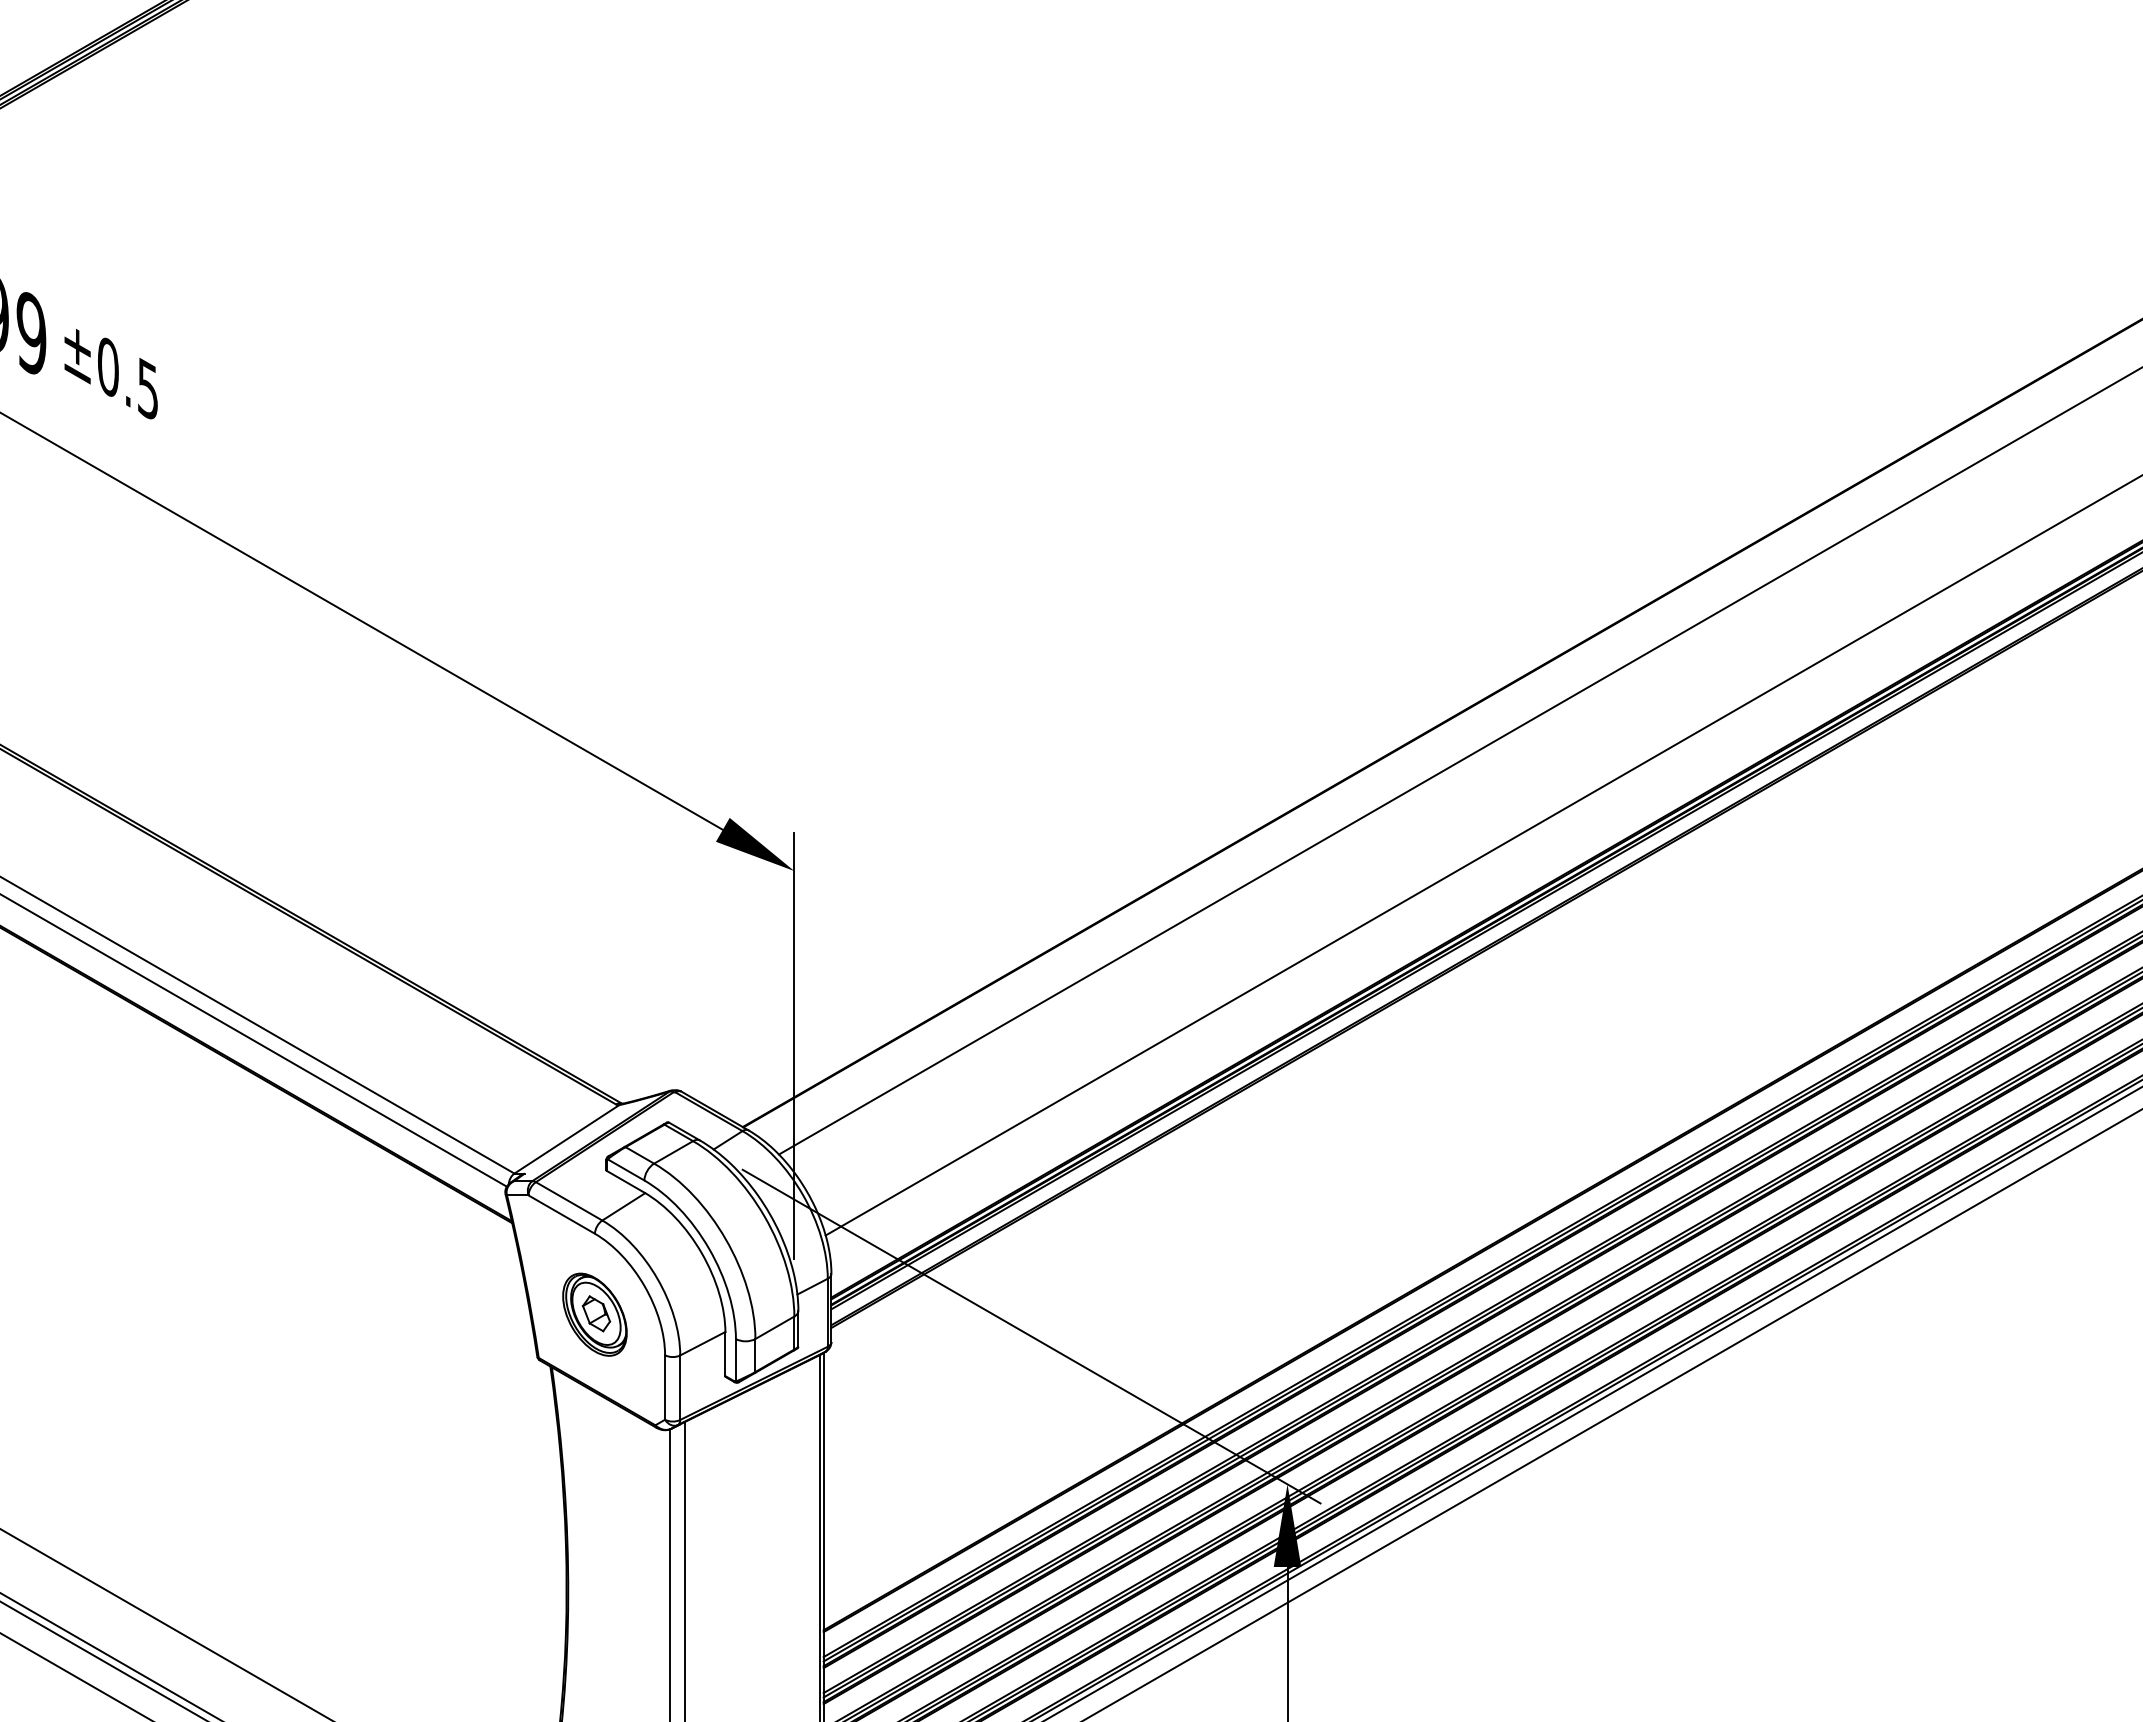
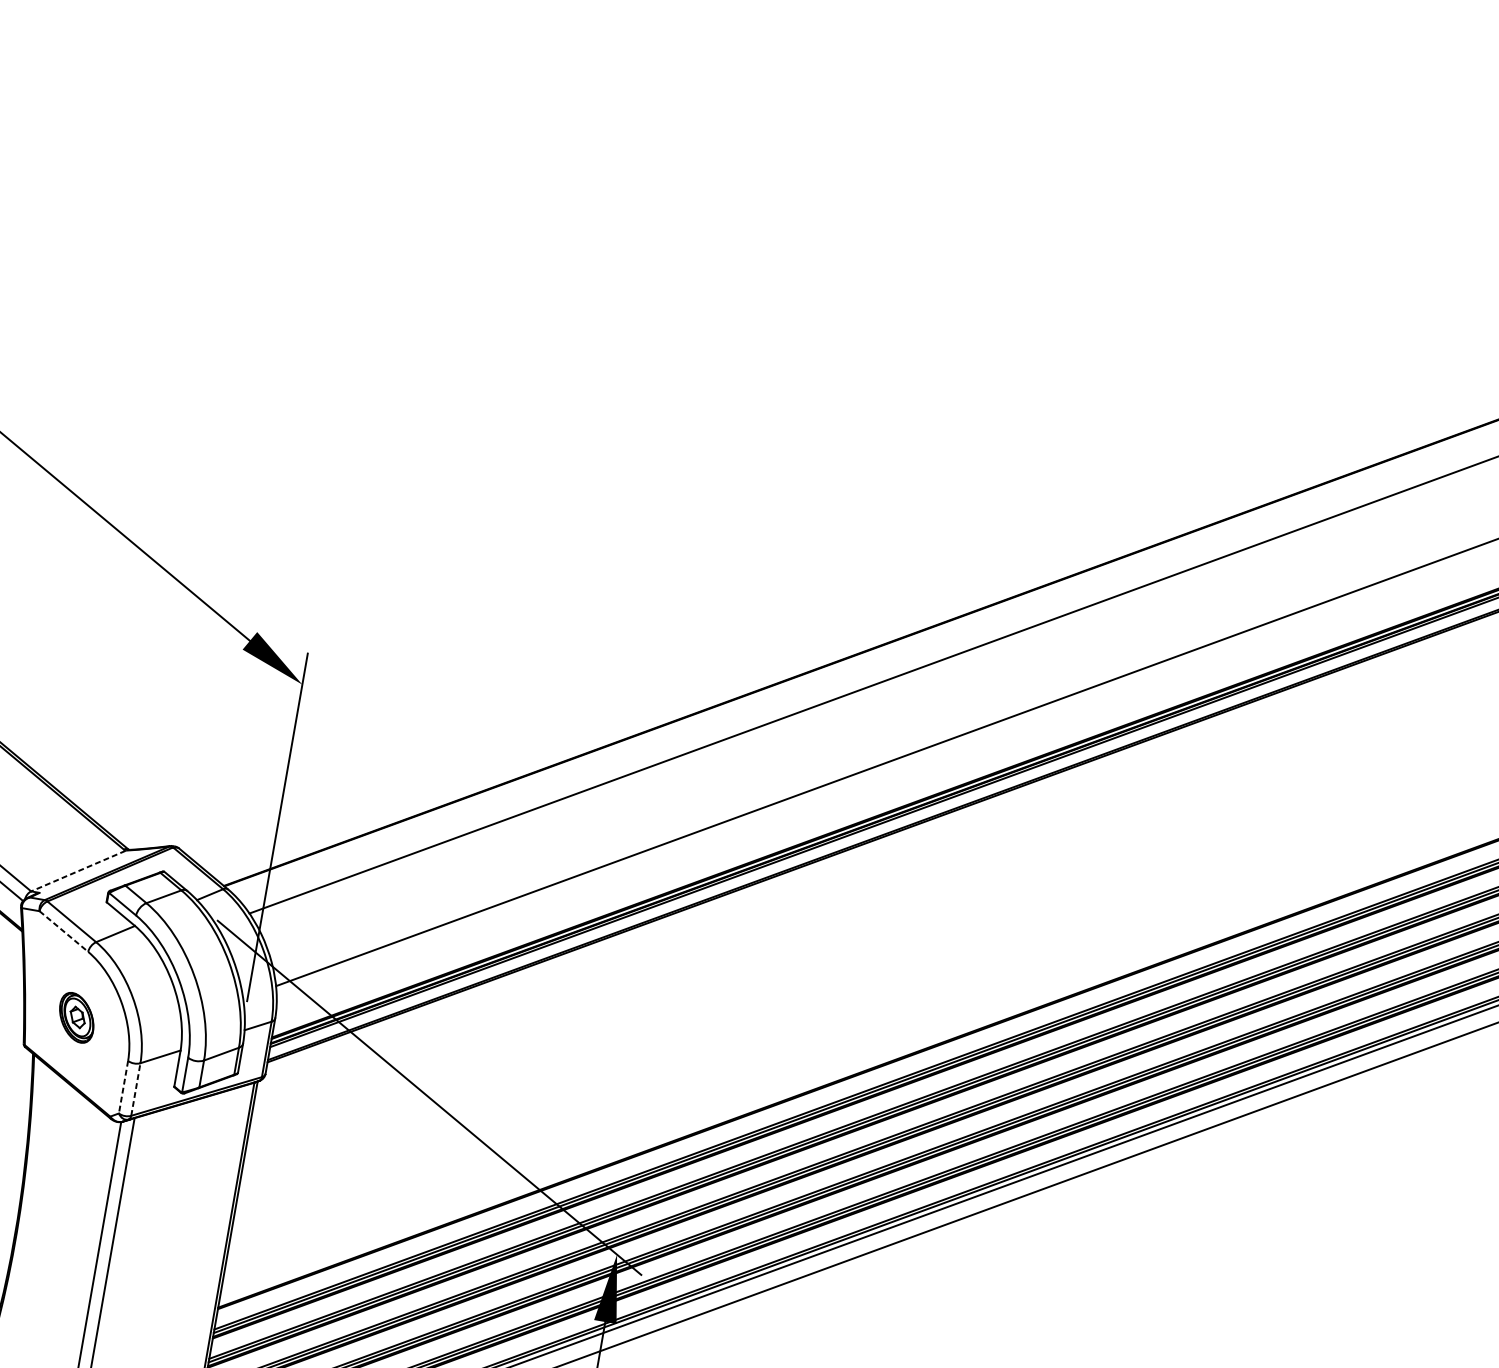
line: (566, 1139) -> (78, 871), solid -> dashed
line: (562, 1214) -> (64, 931), solid -> dashed
part: (594, 1314) -> (76, 1017), size x0.7
line: (665, 1387) -> (123, 1087), solid -> dashed
line: (680, 1387) -> (136, 1089), solid -> dashed

